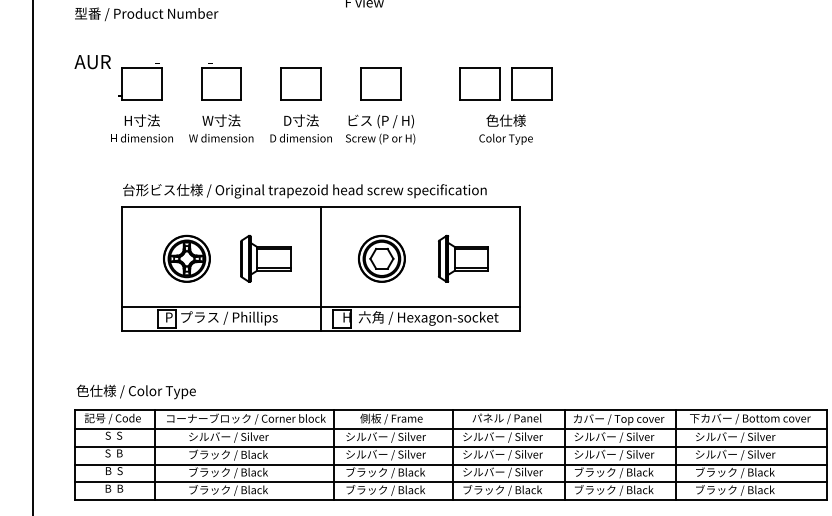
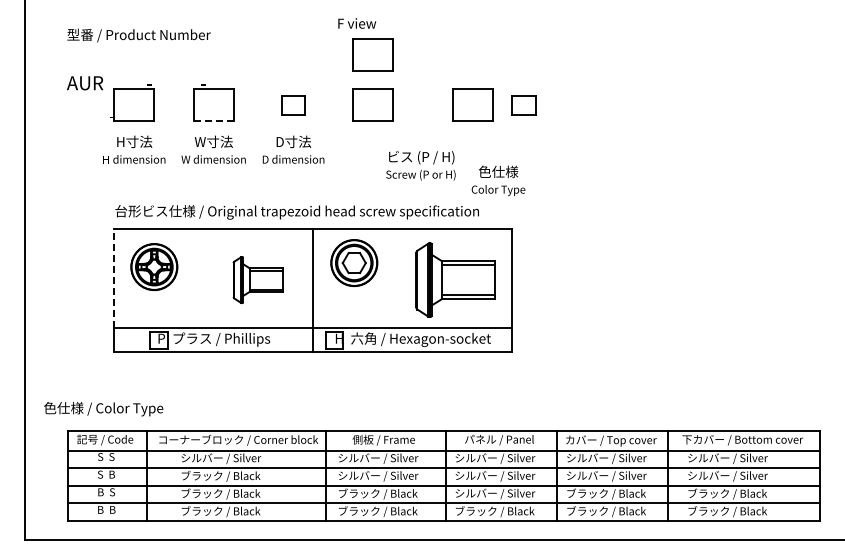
part: (380, 33) -> (372, 54), added
part: (301, 83) -> (293, 104), size x0.6
part: (531, 83) -> (523, 104), size x0.6
line: (221, 100) -> (213, 121), solid -> dashed
text: (380, 129) -> (420, 165), moved
text: (506, 129) -> (498, 180), moved
line: (122, 257) -> (114, 278), solid -> dashed
part: (463, 258) -> (455, 279), size x1.6
part: (187, 259) -> (154, 267), moved
part: (382, 259) -> (354, 263), moved
text: (136, 392) -> (103, 409), moved

